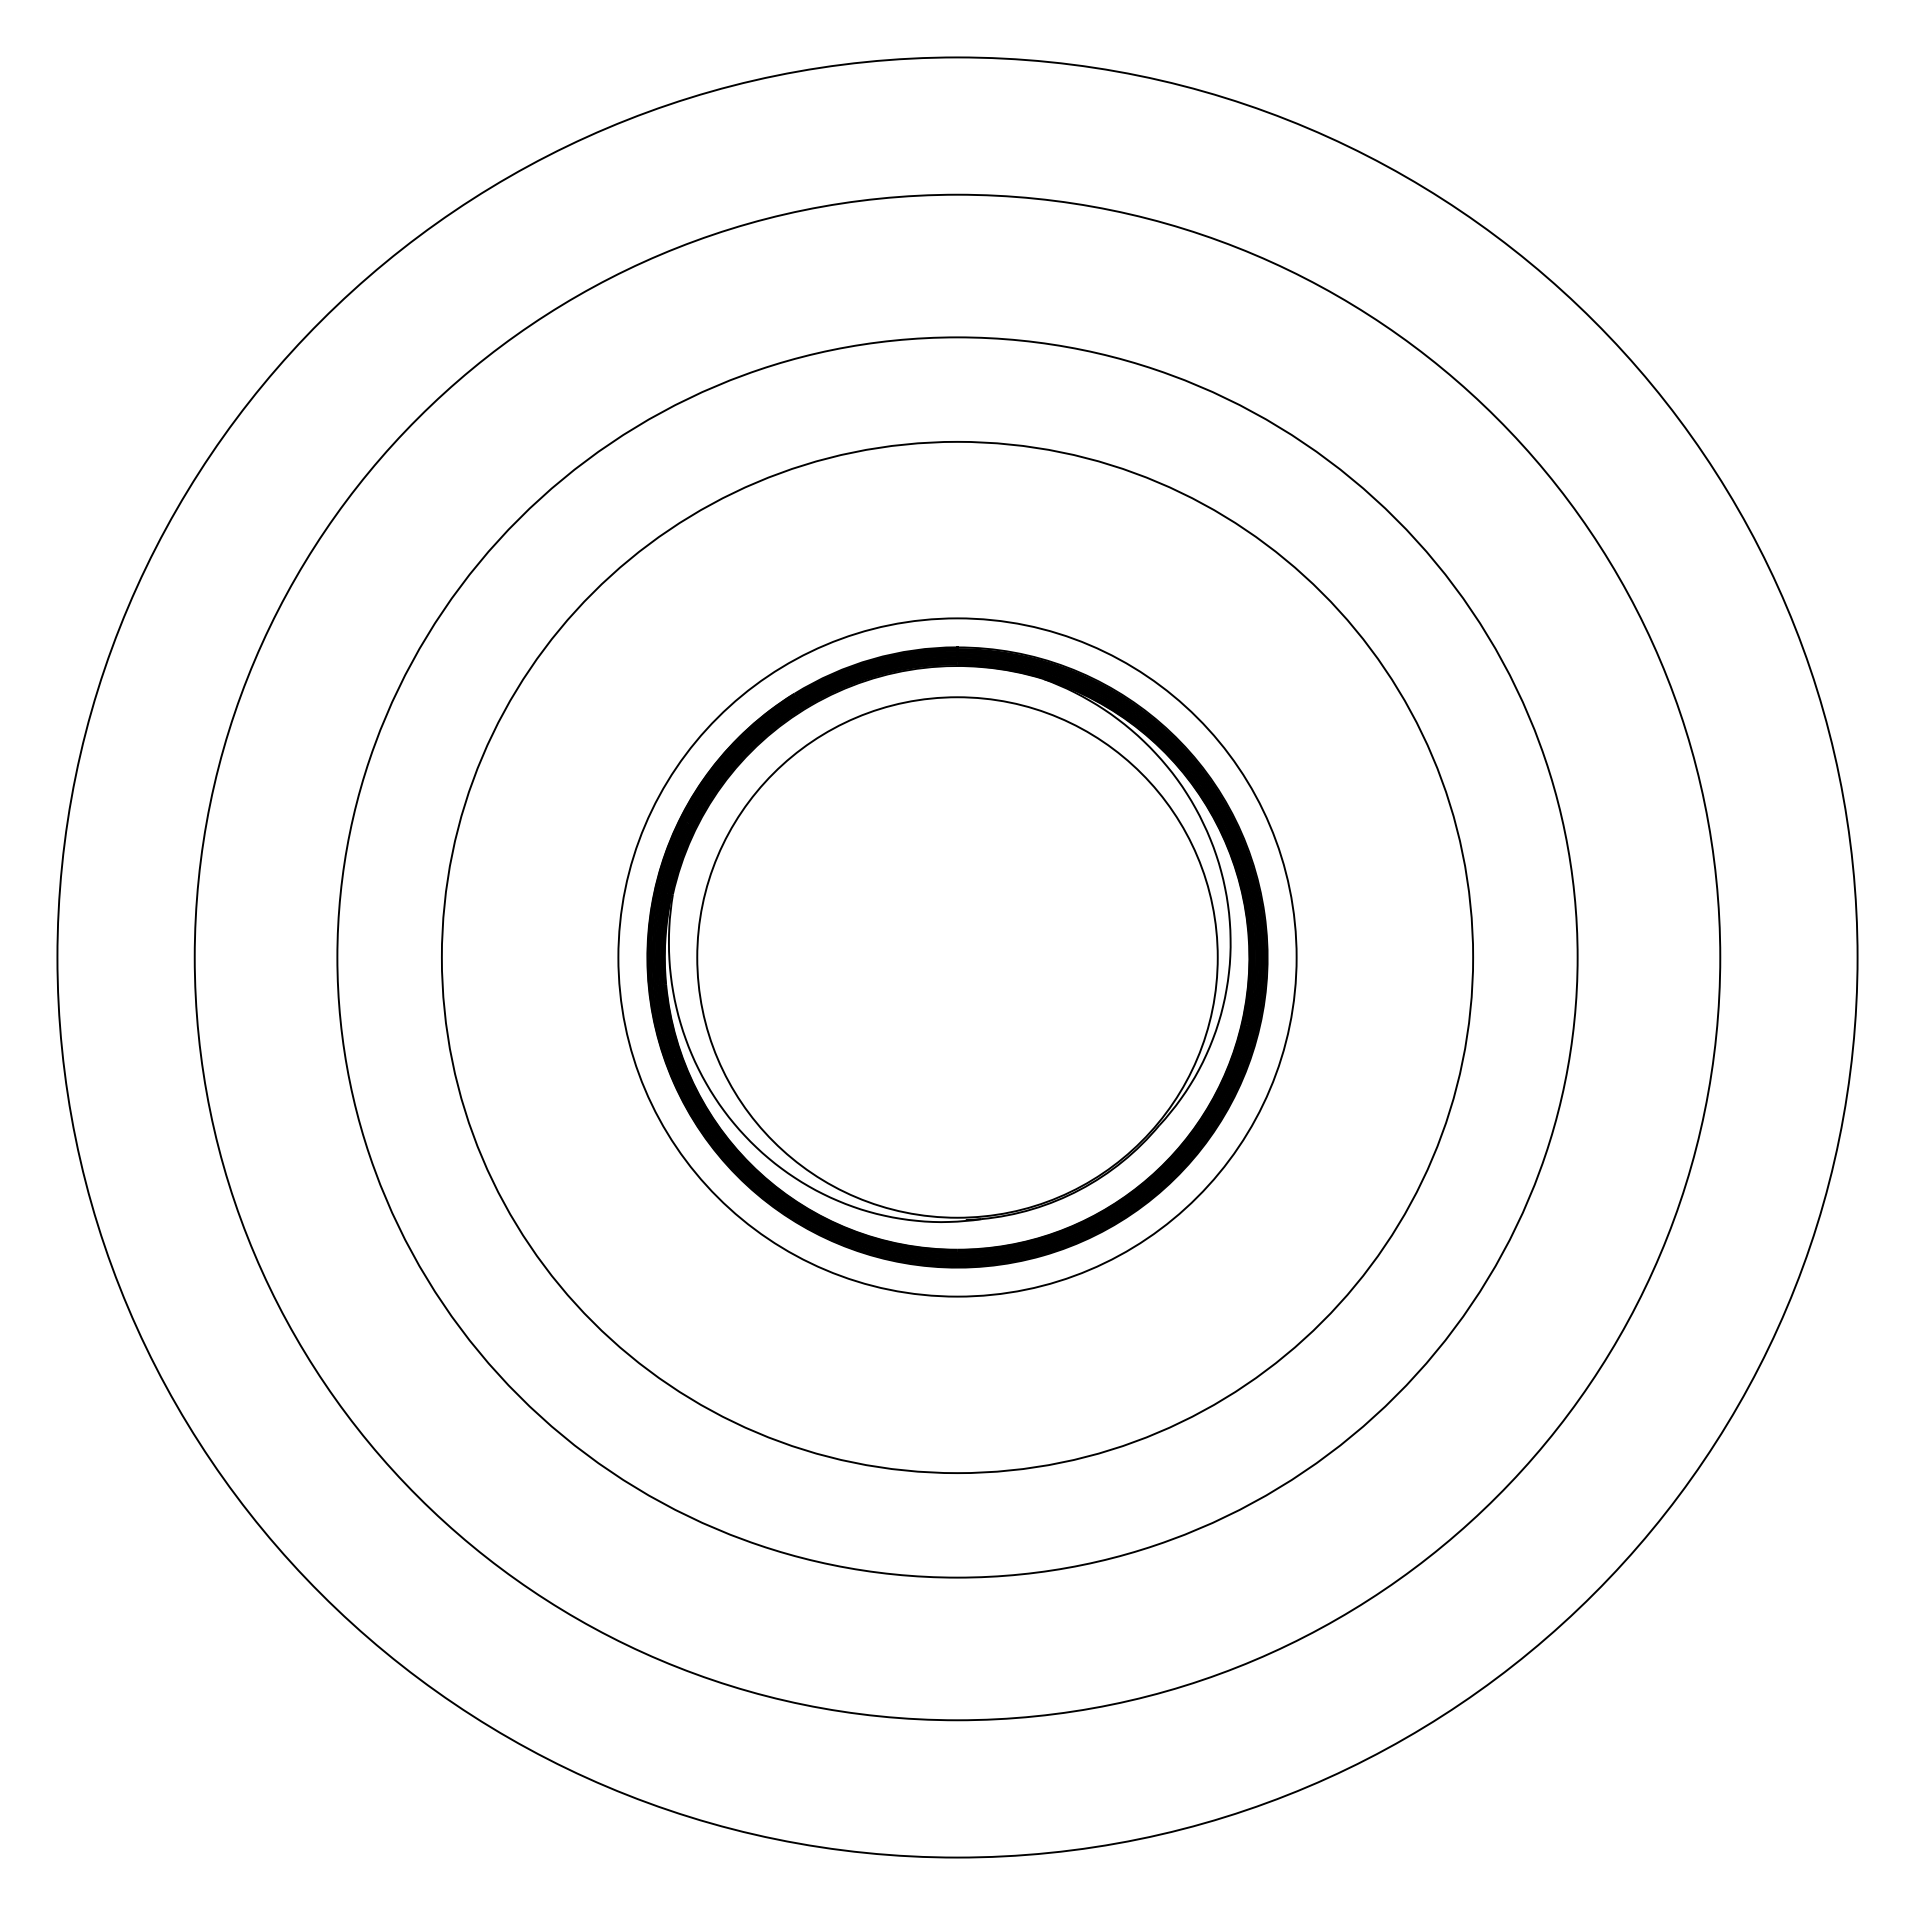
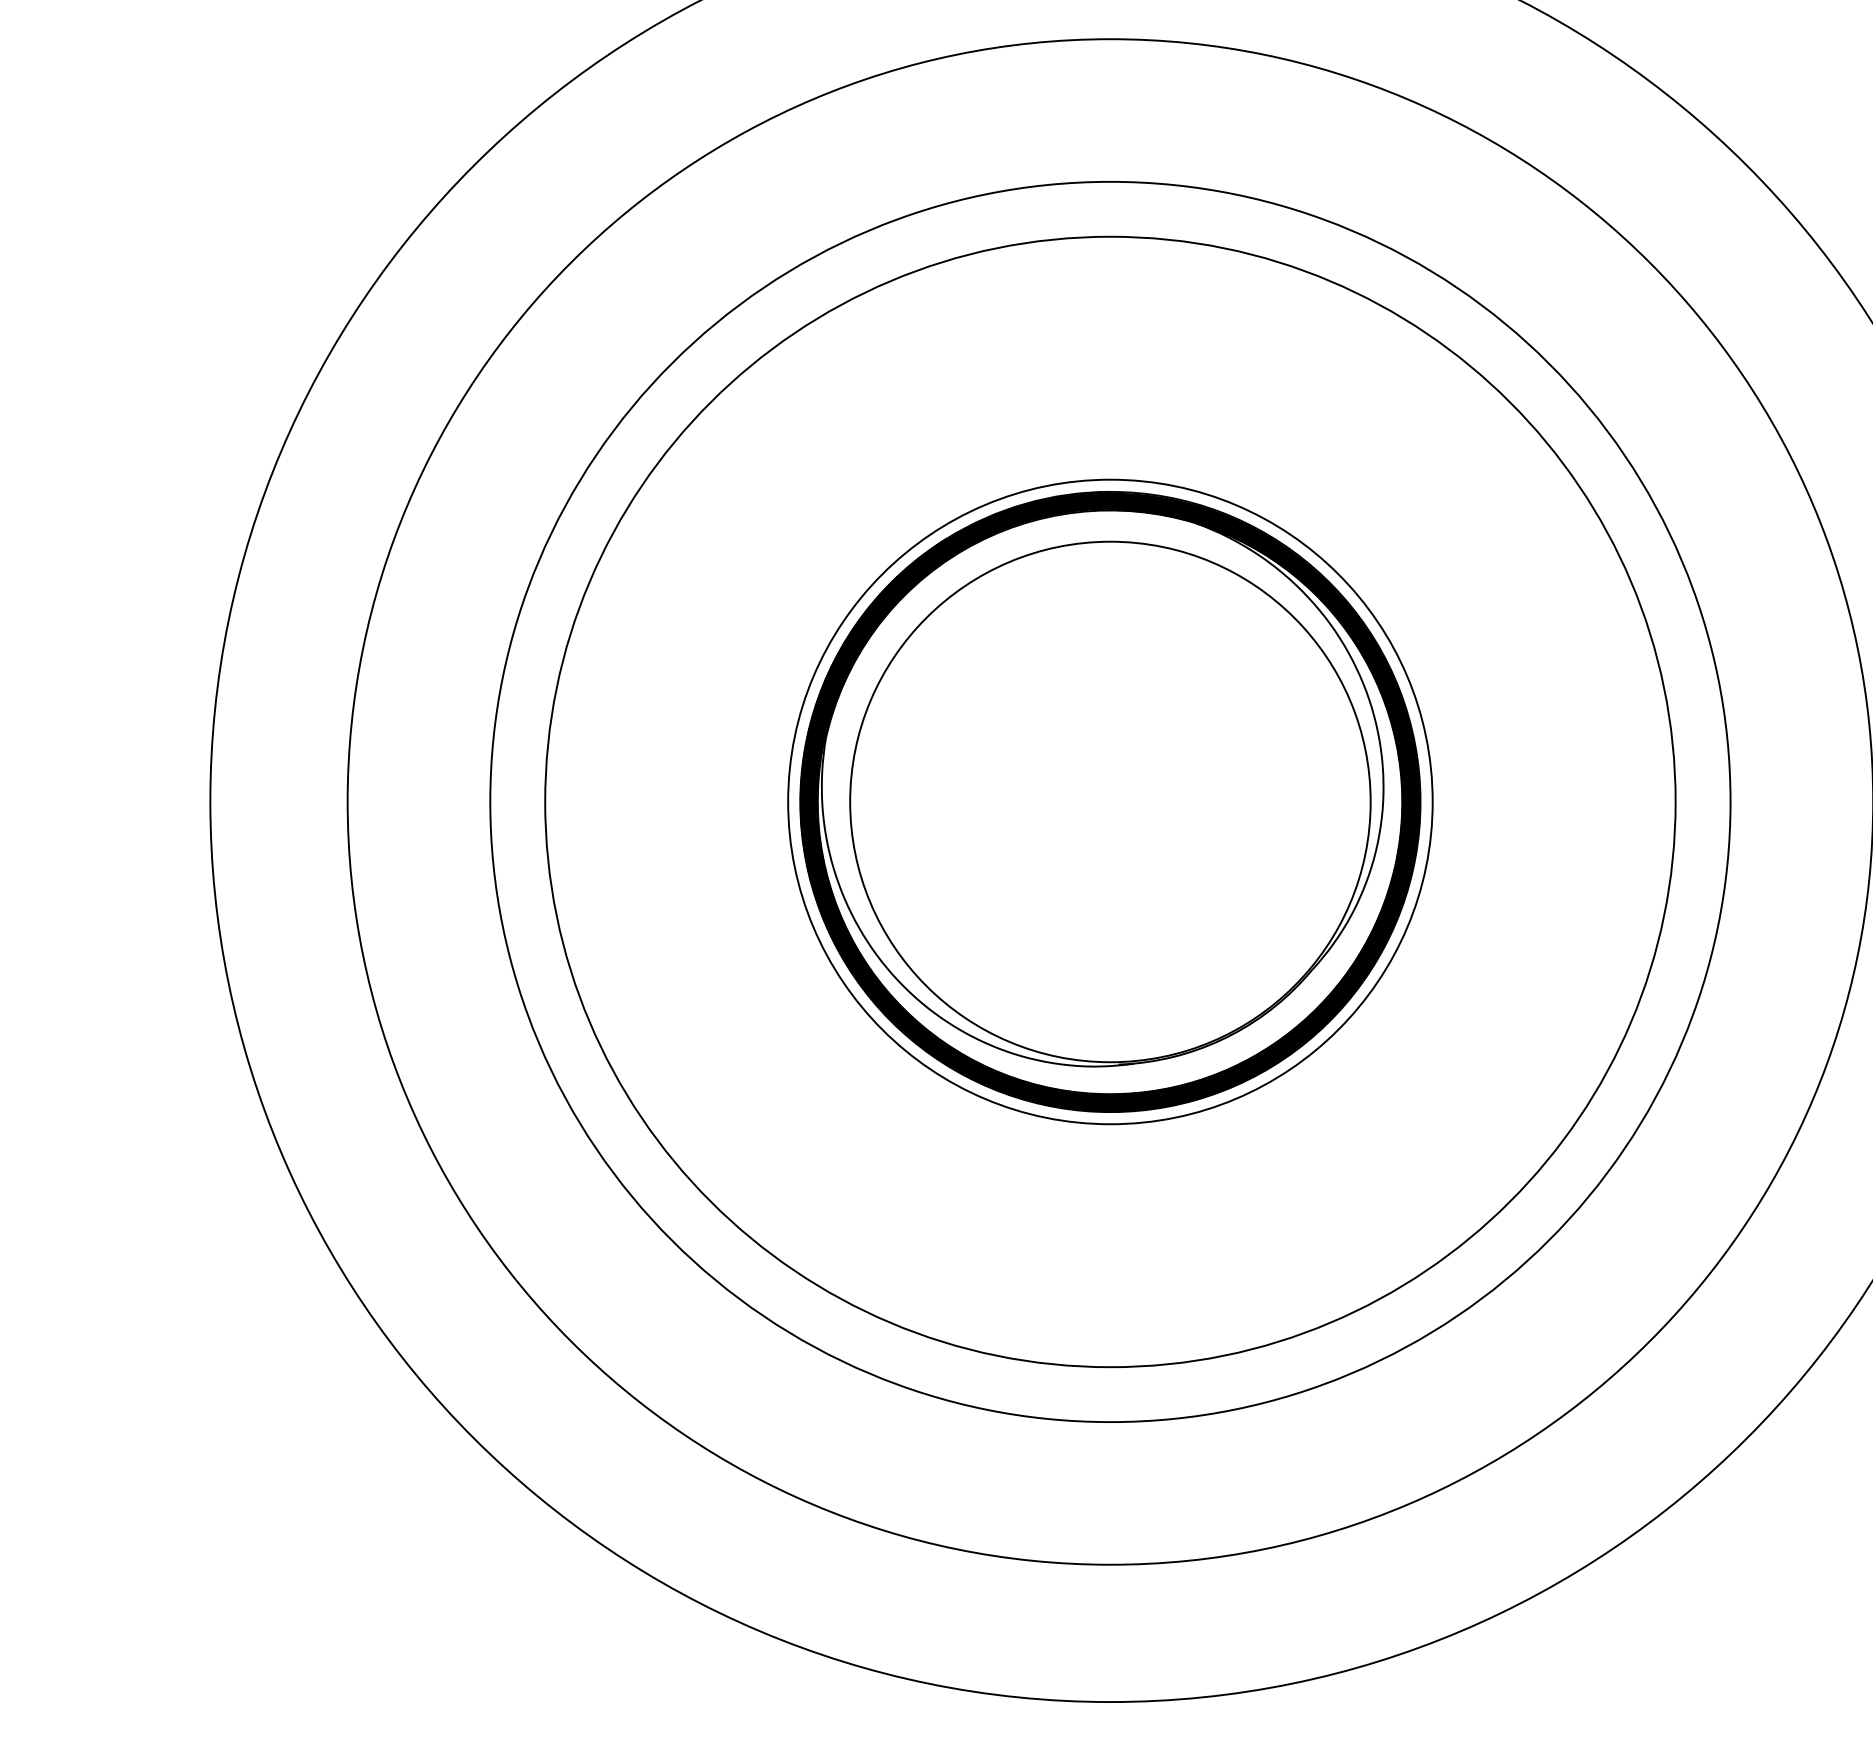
circle: (957, 957) -> (1110, 801), size x0.62
circle: (957, 957) -> (1110, 801), size x1.67

